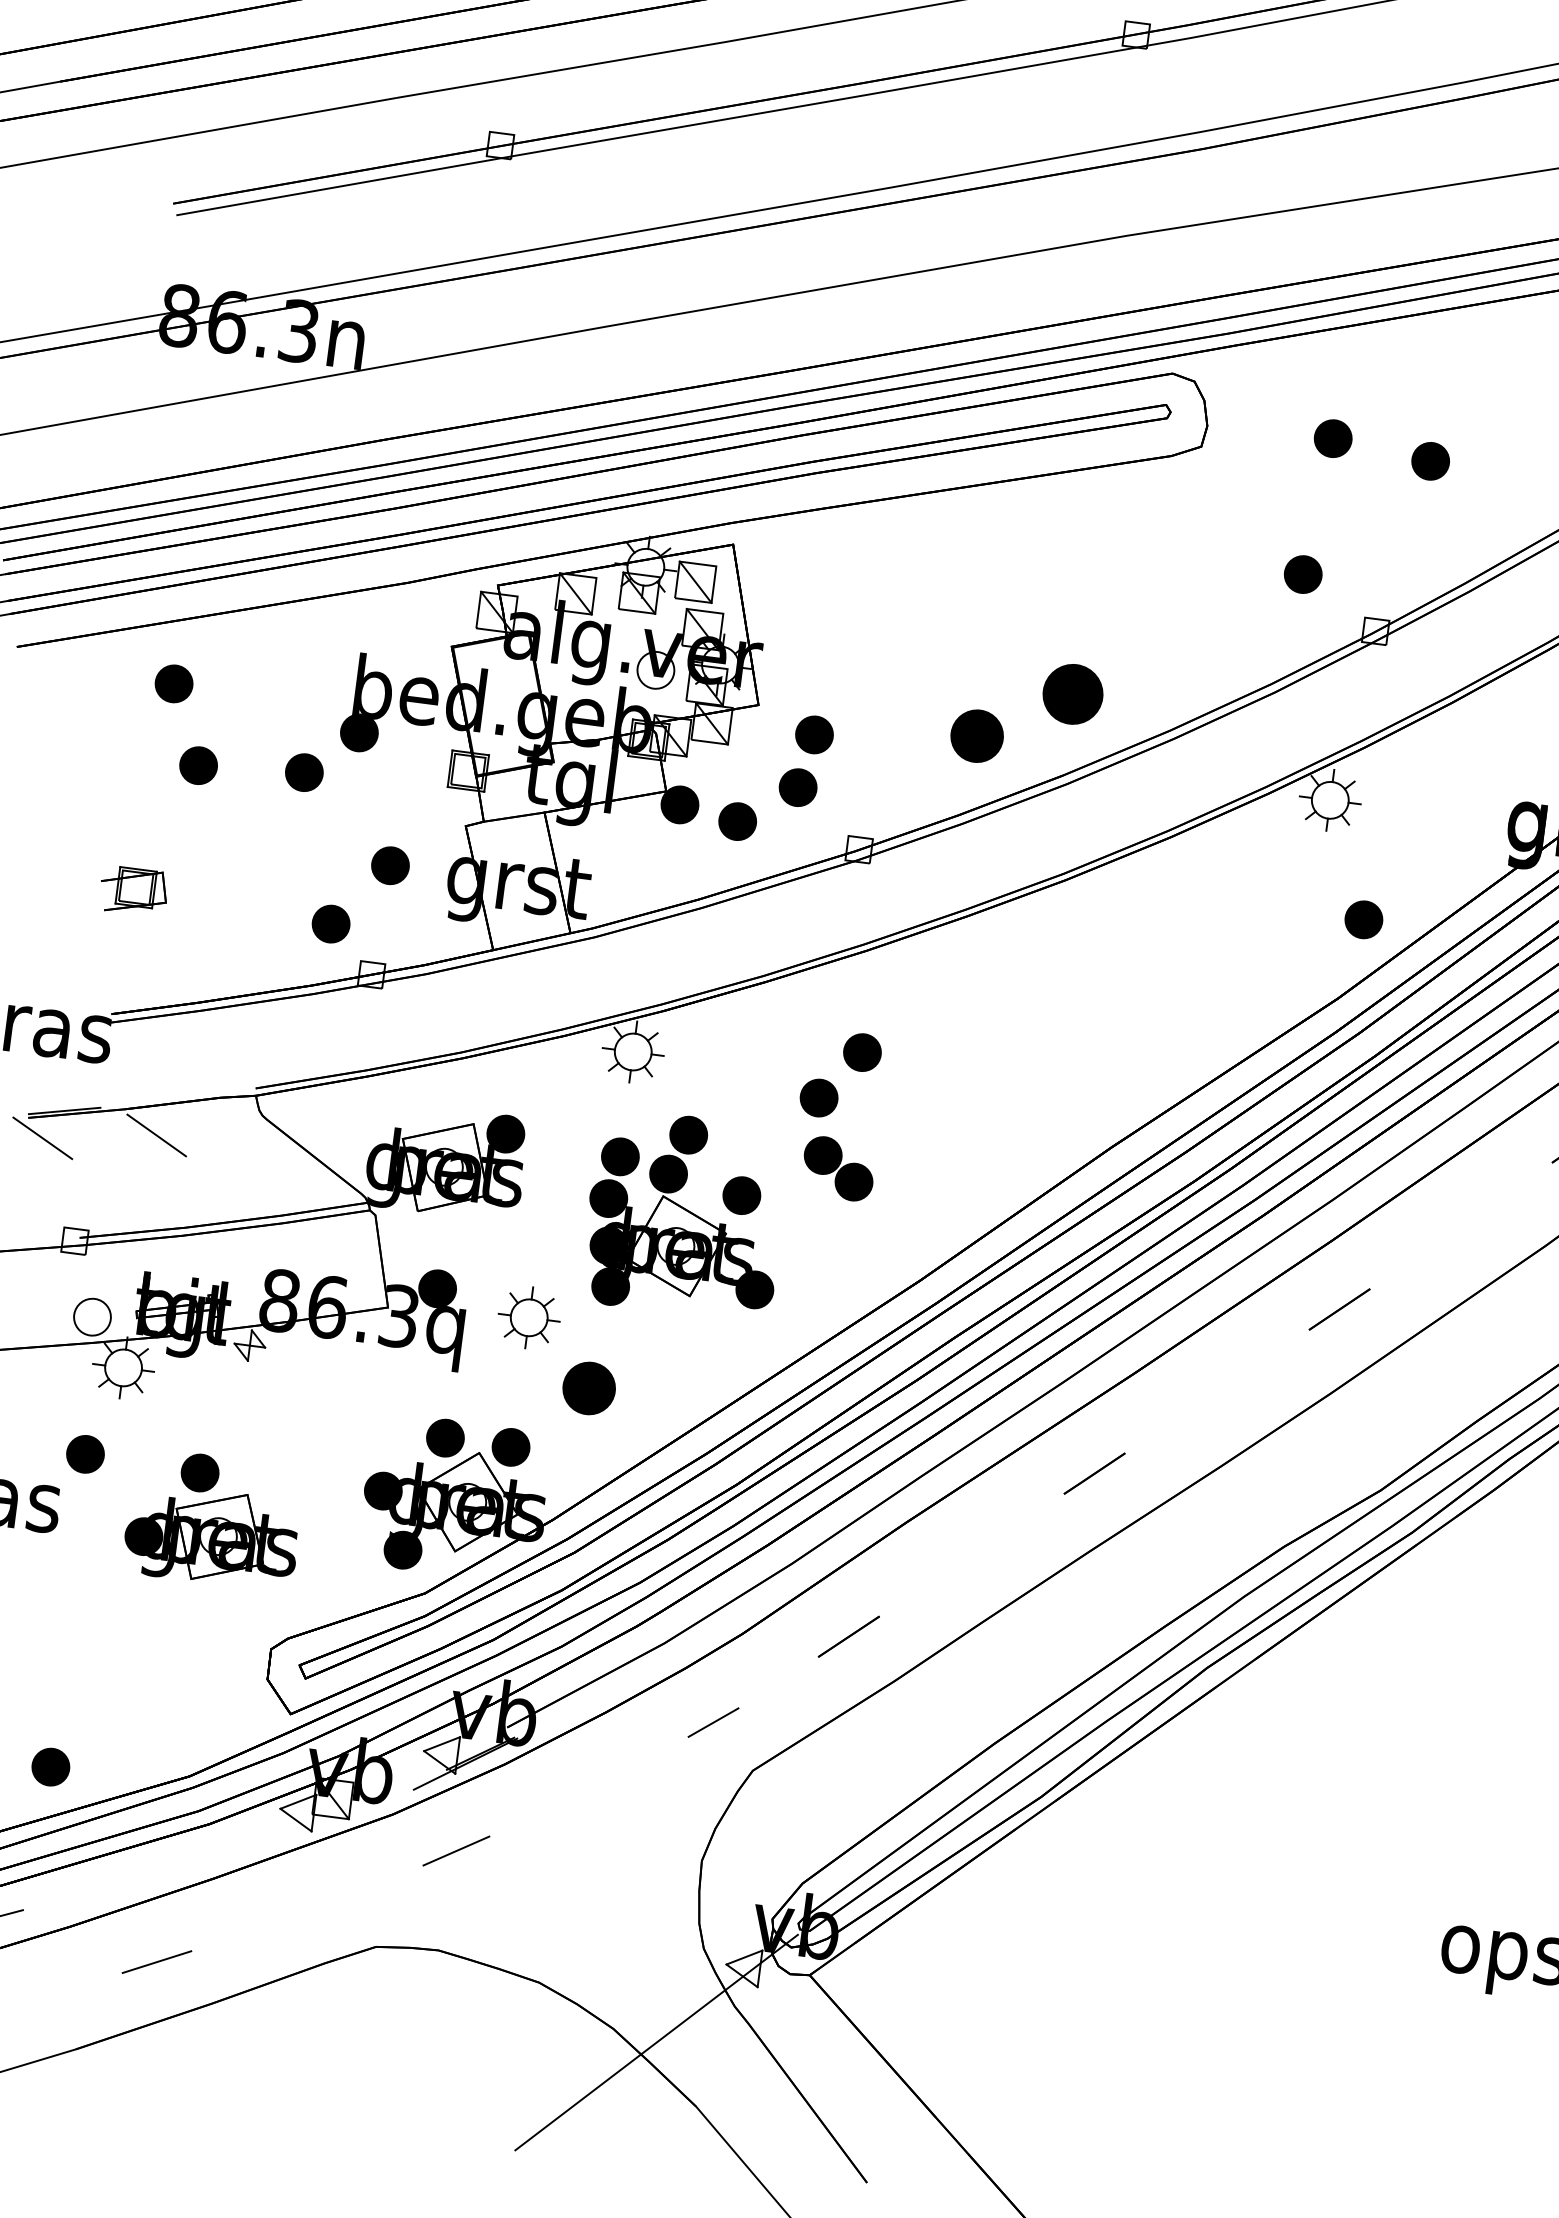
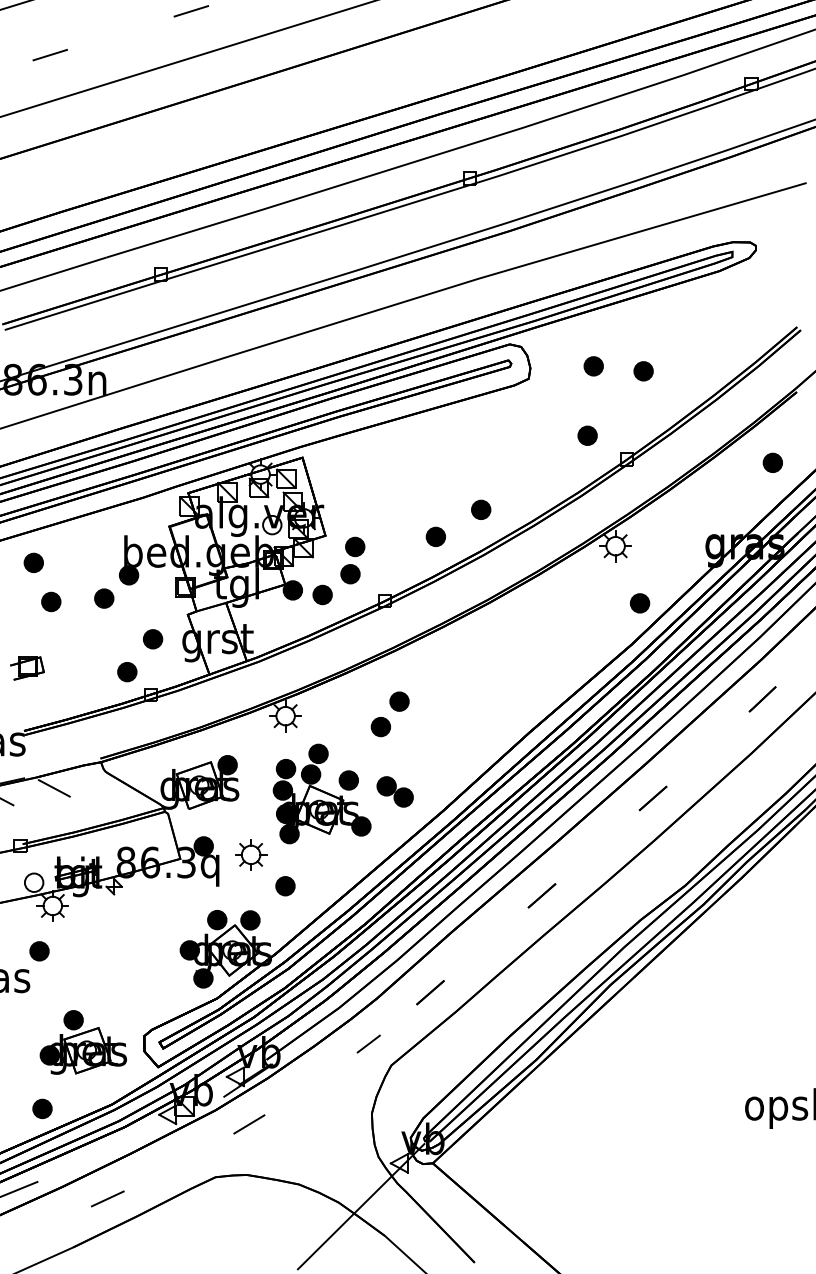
part: (1074, 693) -> (481, 509), size x0.62
part: (976, 734) -> (435, 536), size x0.71
part: (837, 1167) -> (394, 791), moved
part: (589, 1389) -> (285, 886), size x0.71
part: (211, 1519) -> (82, 1042), moved

